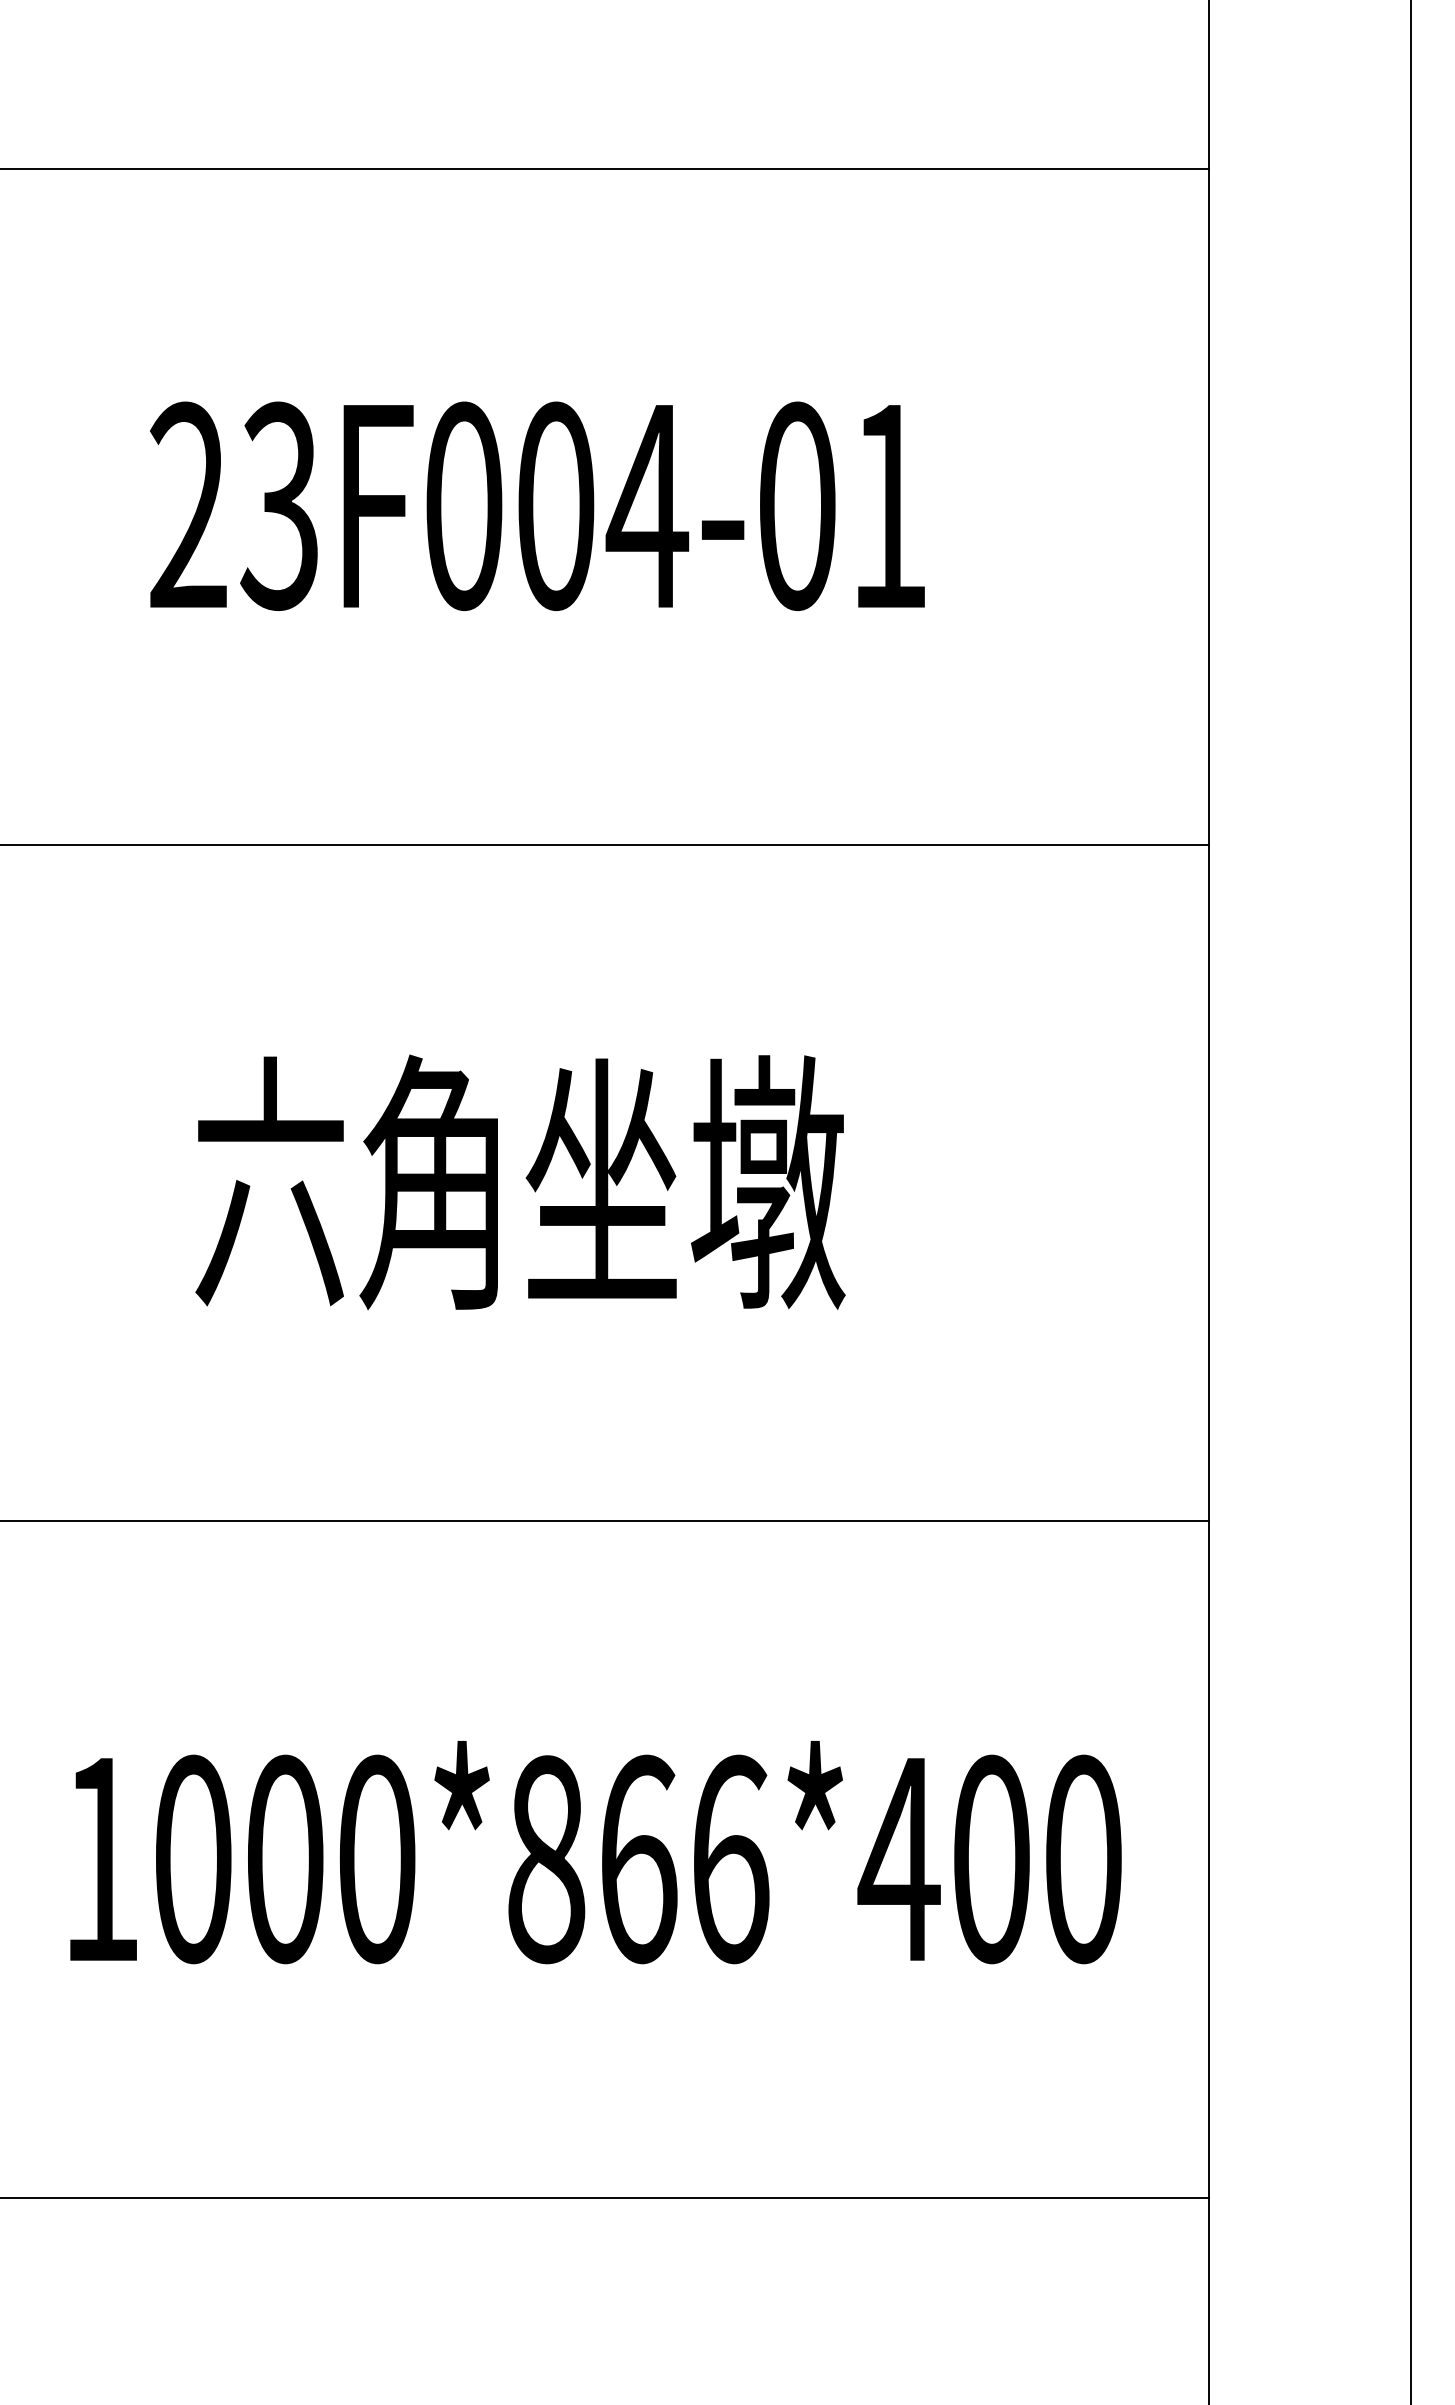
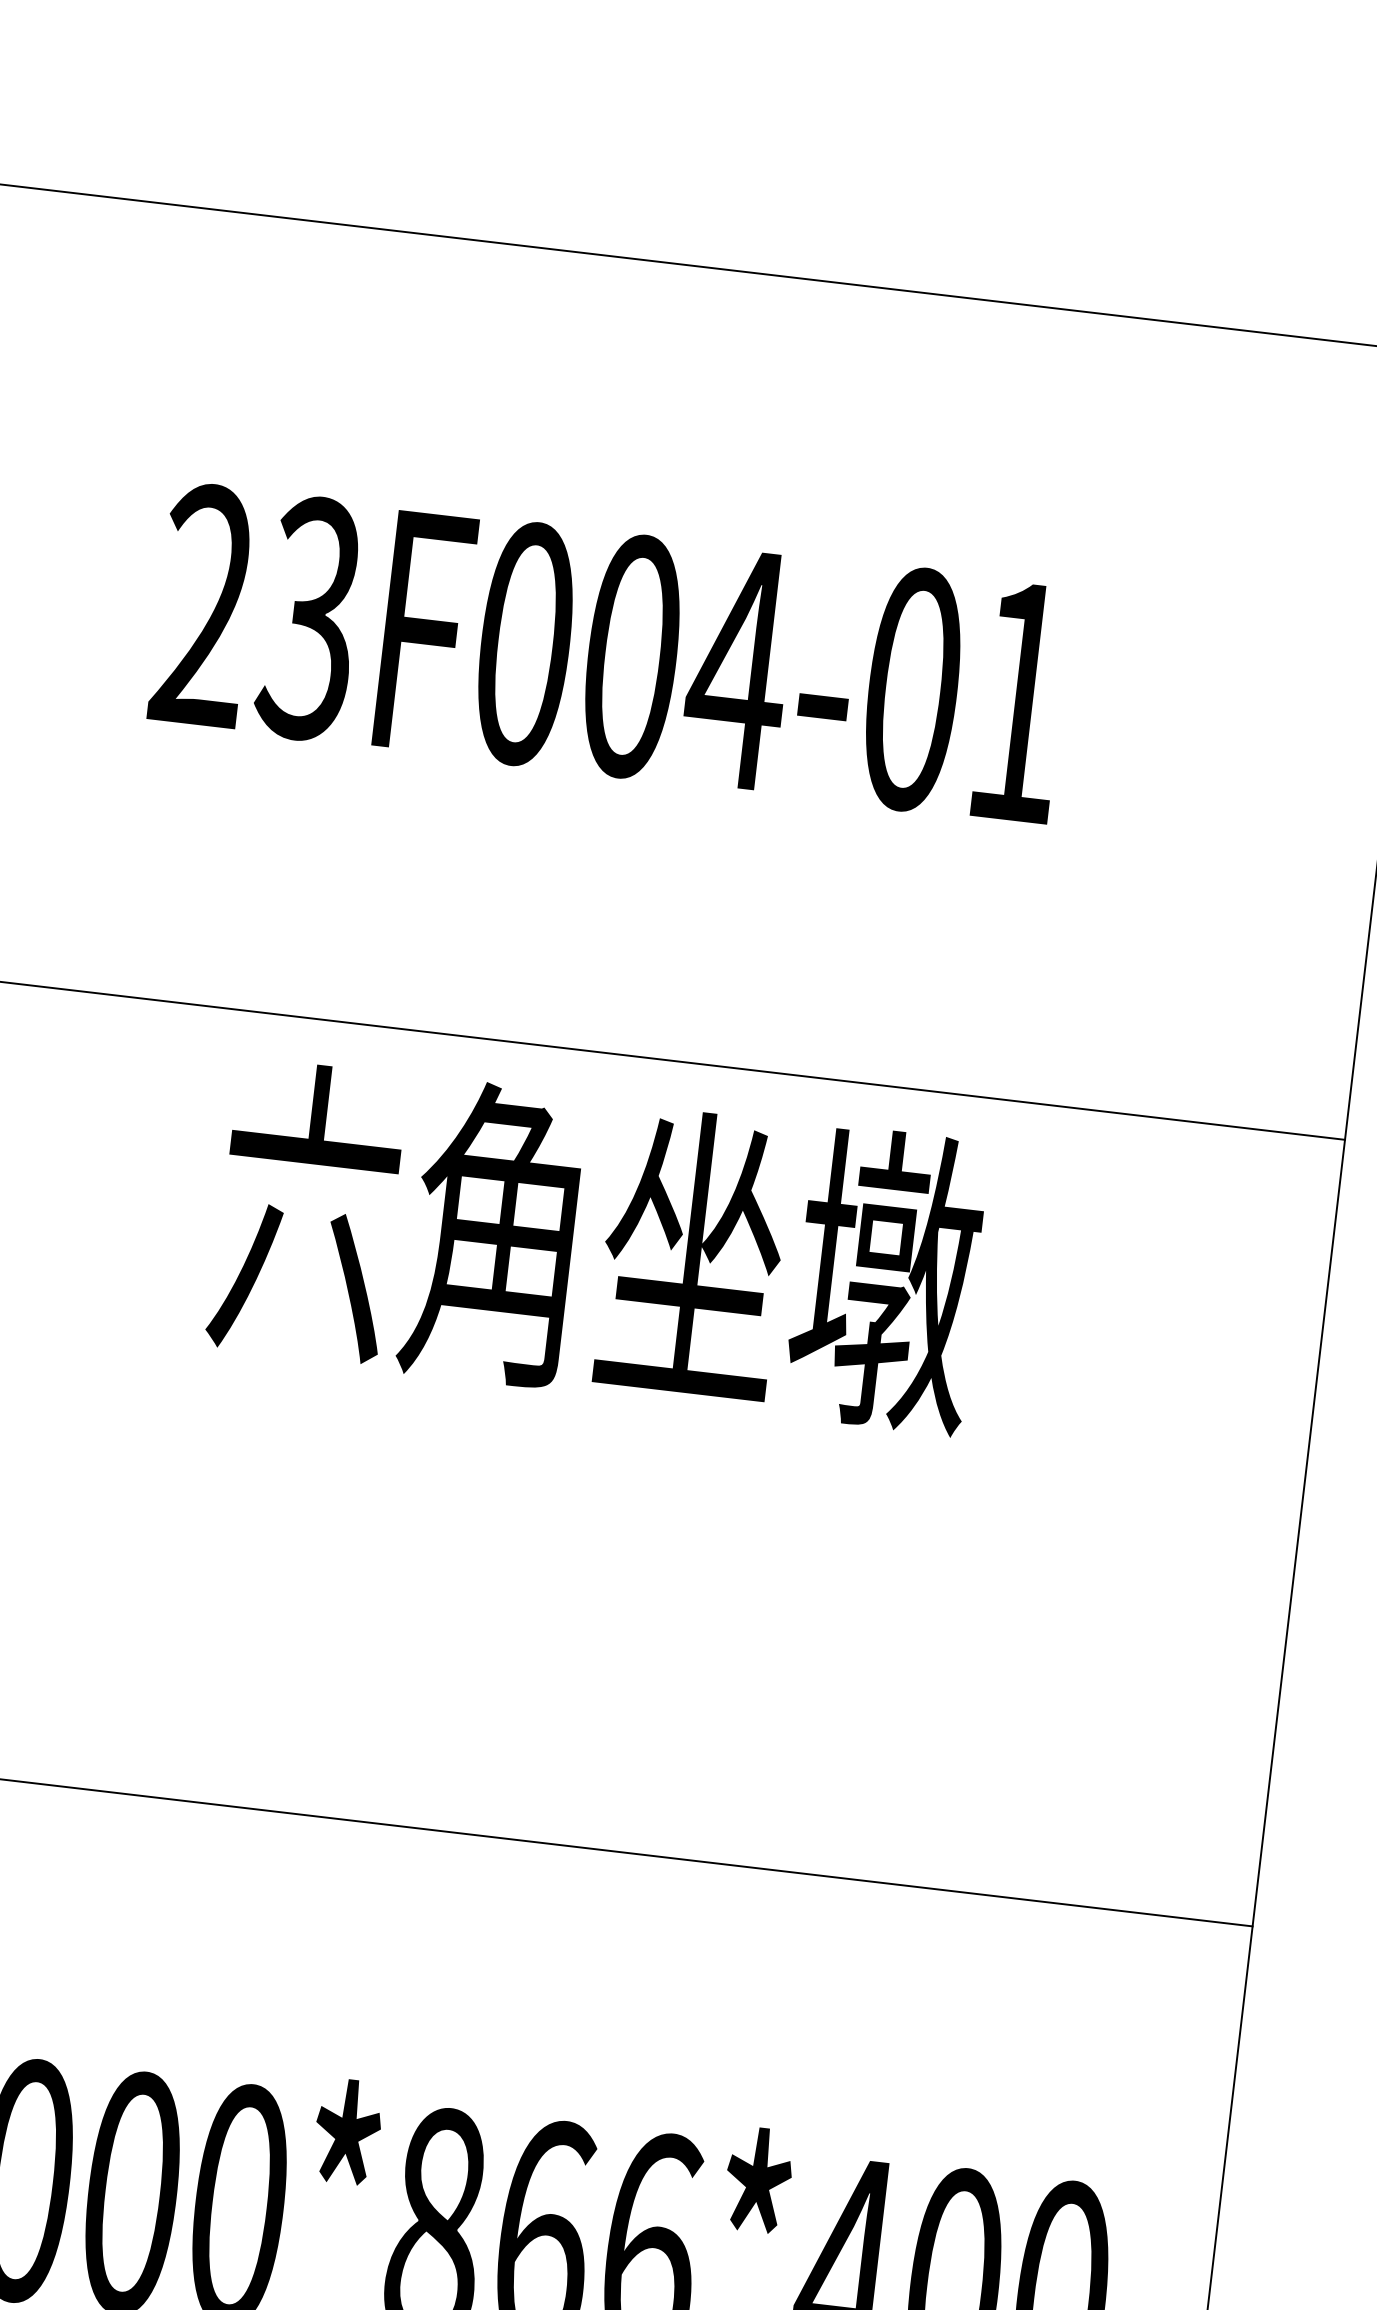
text: (520, 1182) -> (598, 1246), moved

